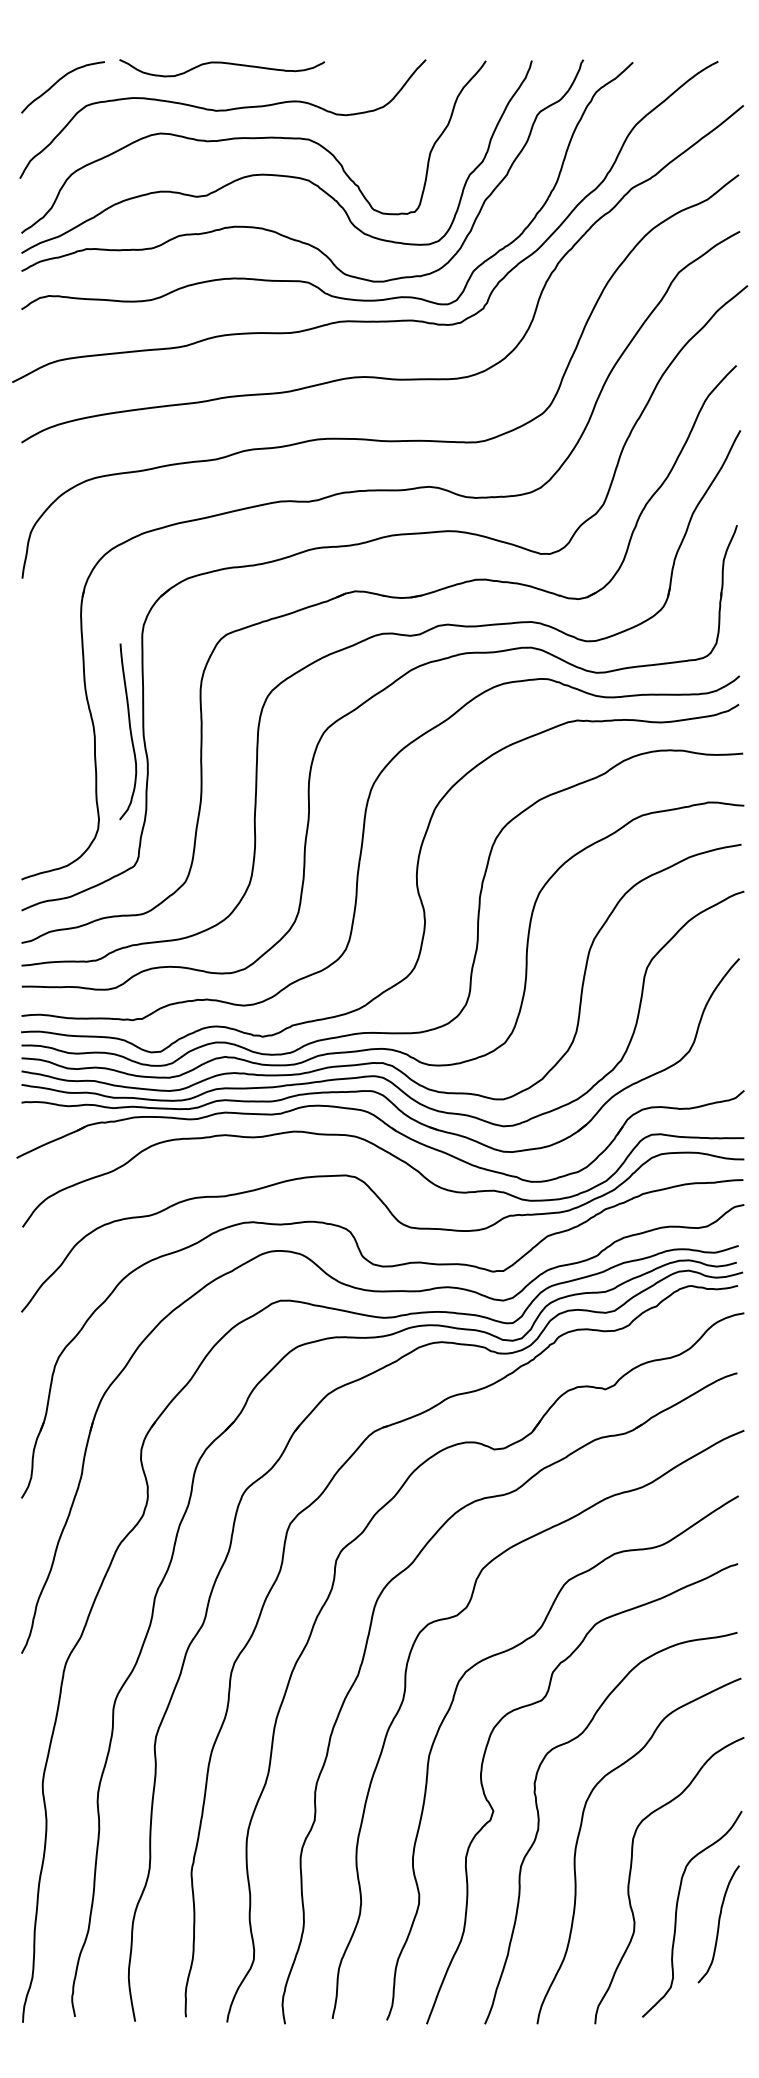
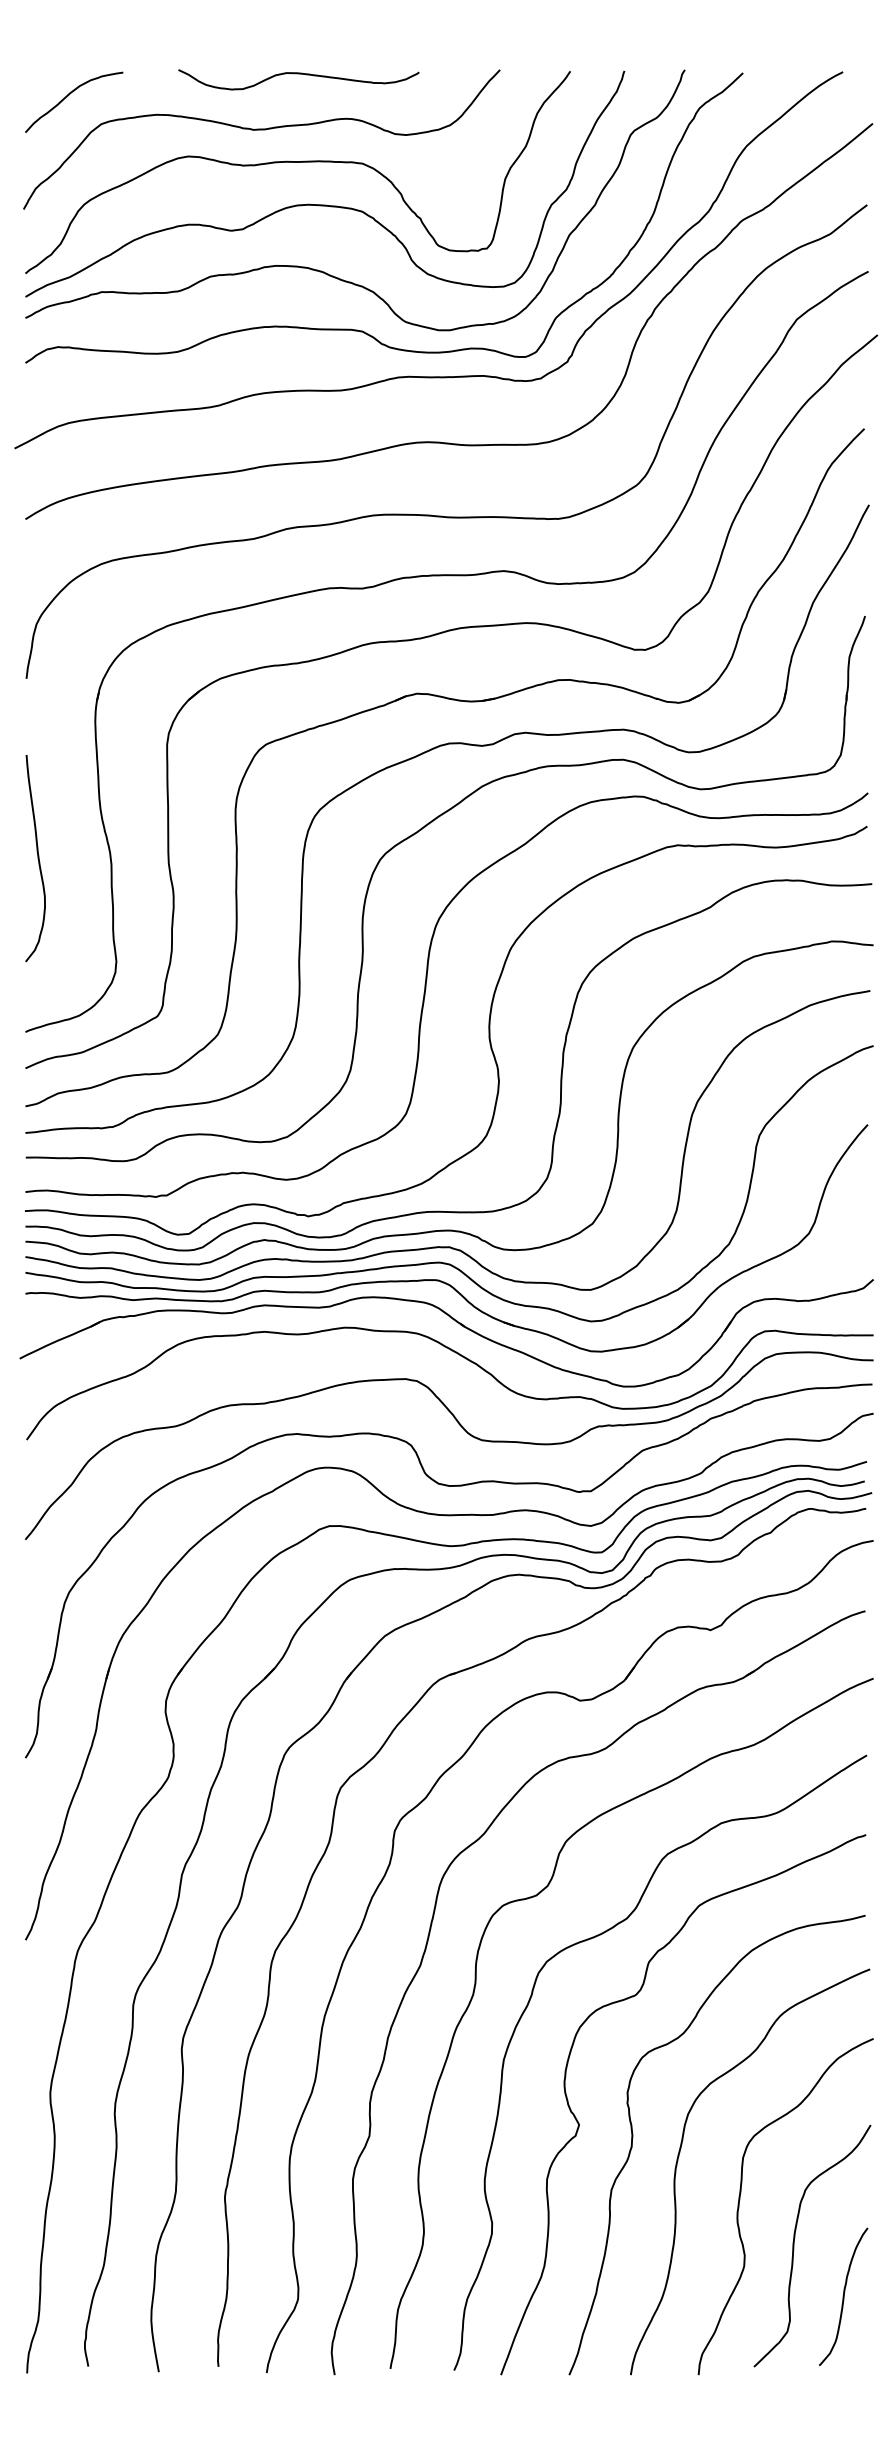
curve: (221, 63) -> (298, 74), moved
curve: (129, 731) -> (37, 858), moved
curve: (718, 1924) -> (843, 2296), moved

